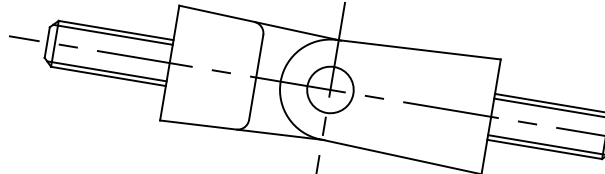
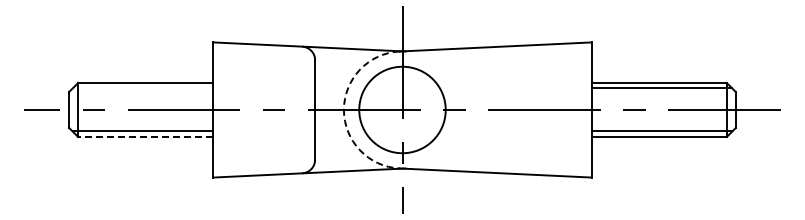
line: (112, 34) -> (142, 88), removed
line: (108, 76) -> (145, 137), solid -> dashed
arc: (280, 81) -> (343, 109), solid -> dashed
circle: (330, 89) -> (402, 109), size x1.6

